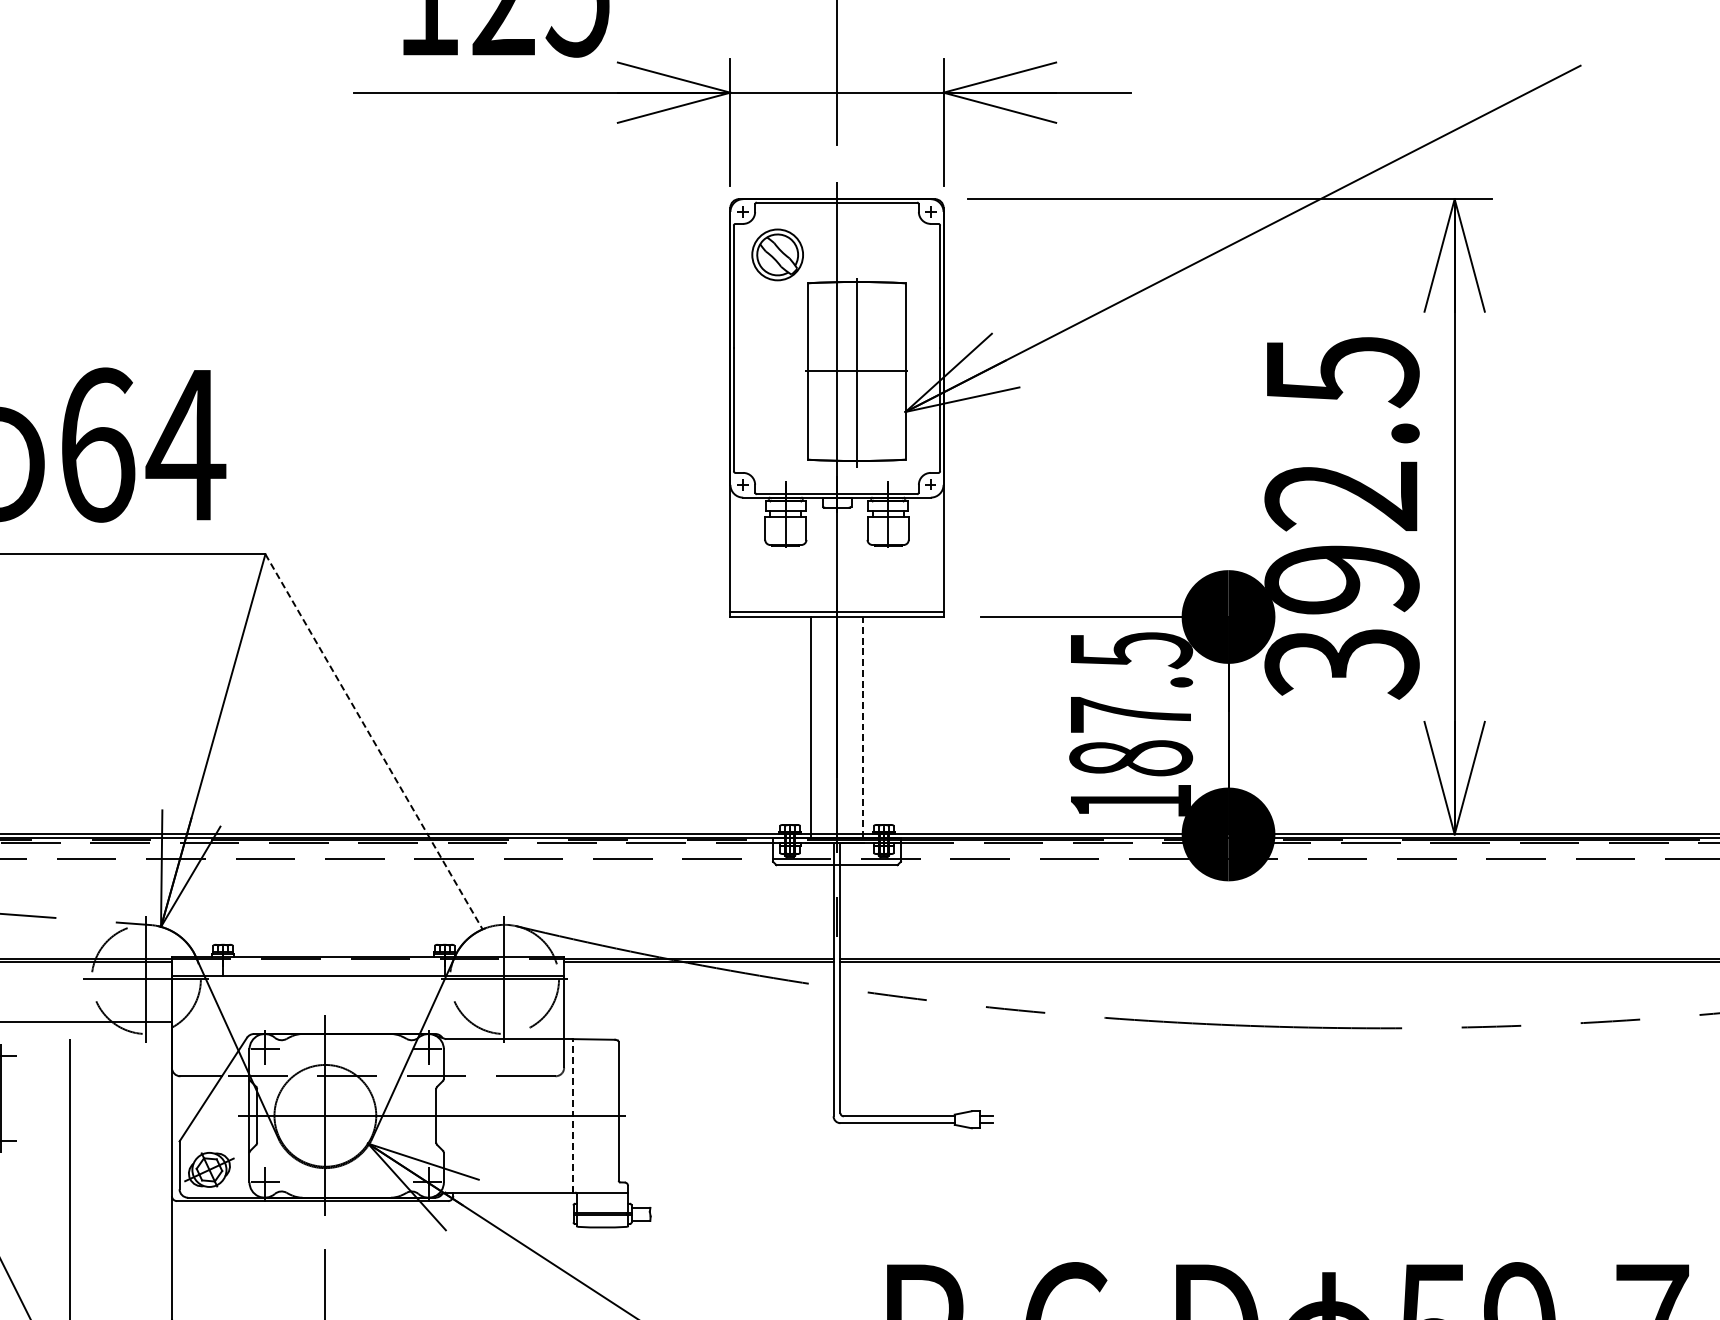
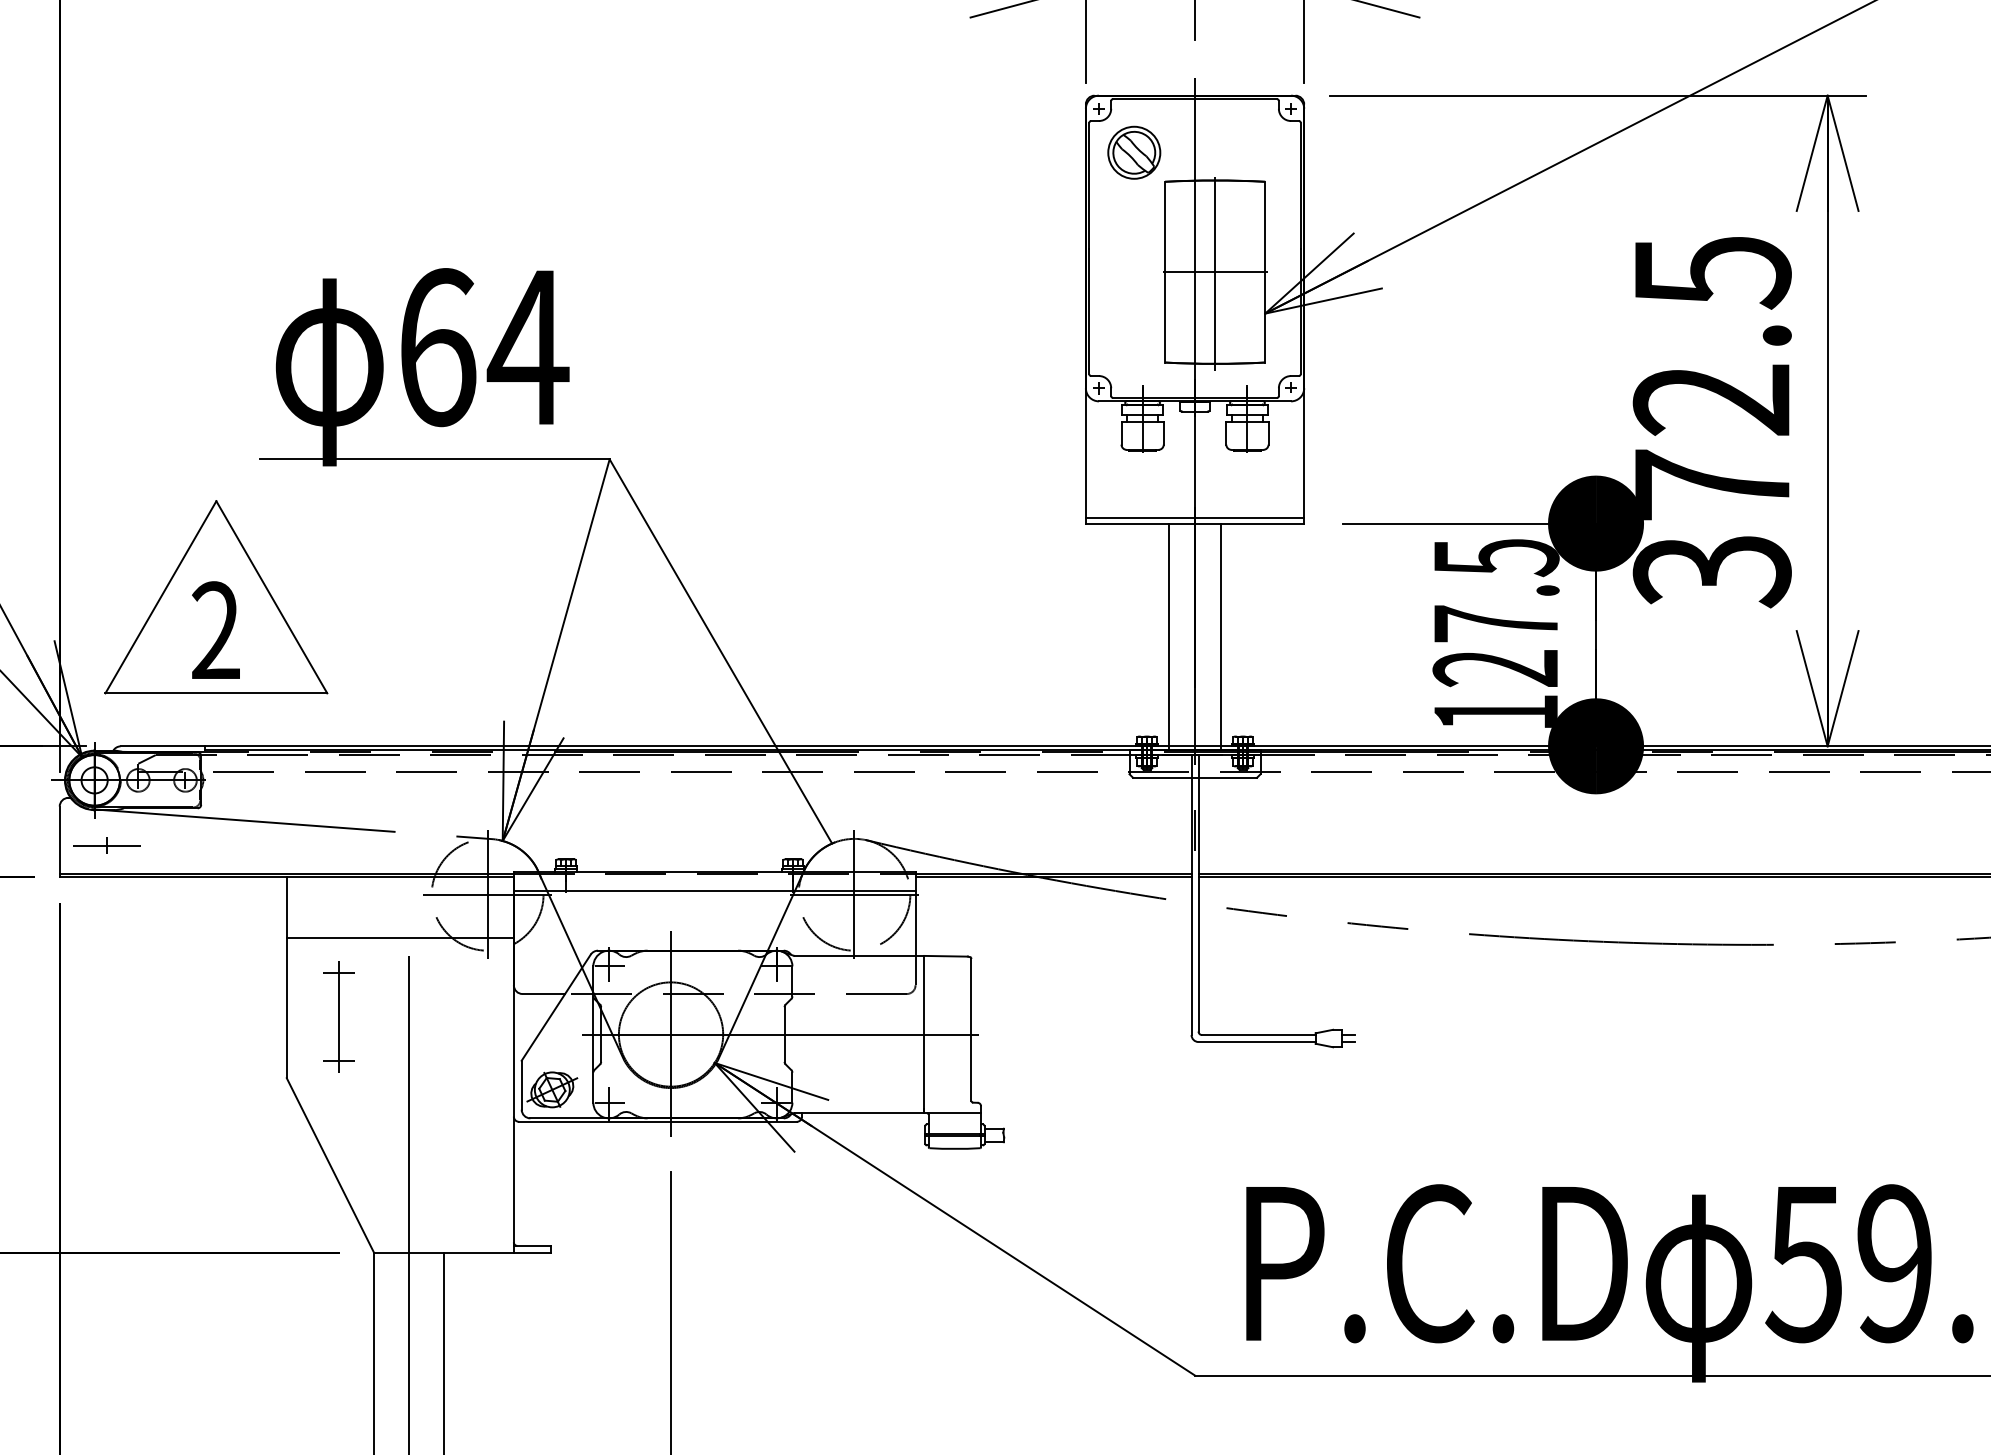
text: (1341, 578) -> (1711, 484), 392.5 -> 372.5
line: (862, 727) -> (1221, 636), dashed -> solid
line: (373, 741) -> (720, 651), dashed -> solid
text: (1130, 758) -> (1495, 668), 187.5 -> 127.5
line: (572, 1115) -> (924, 1034), dashed -> solid

